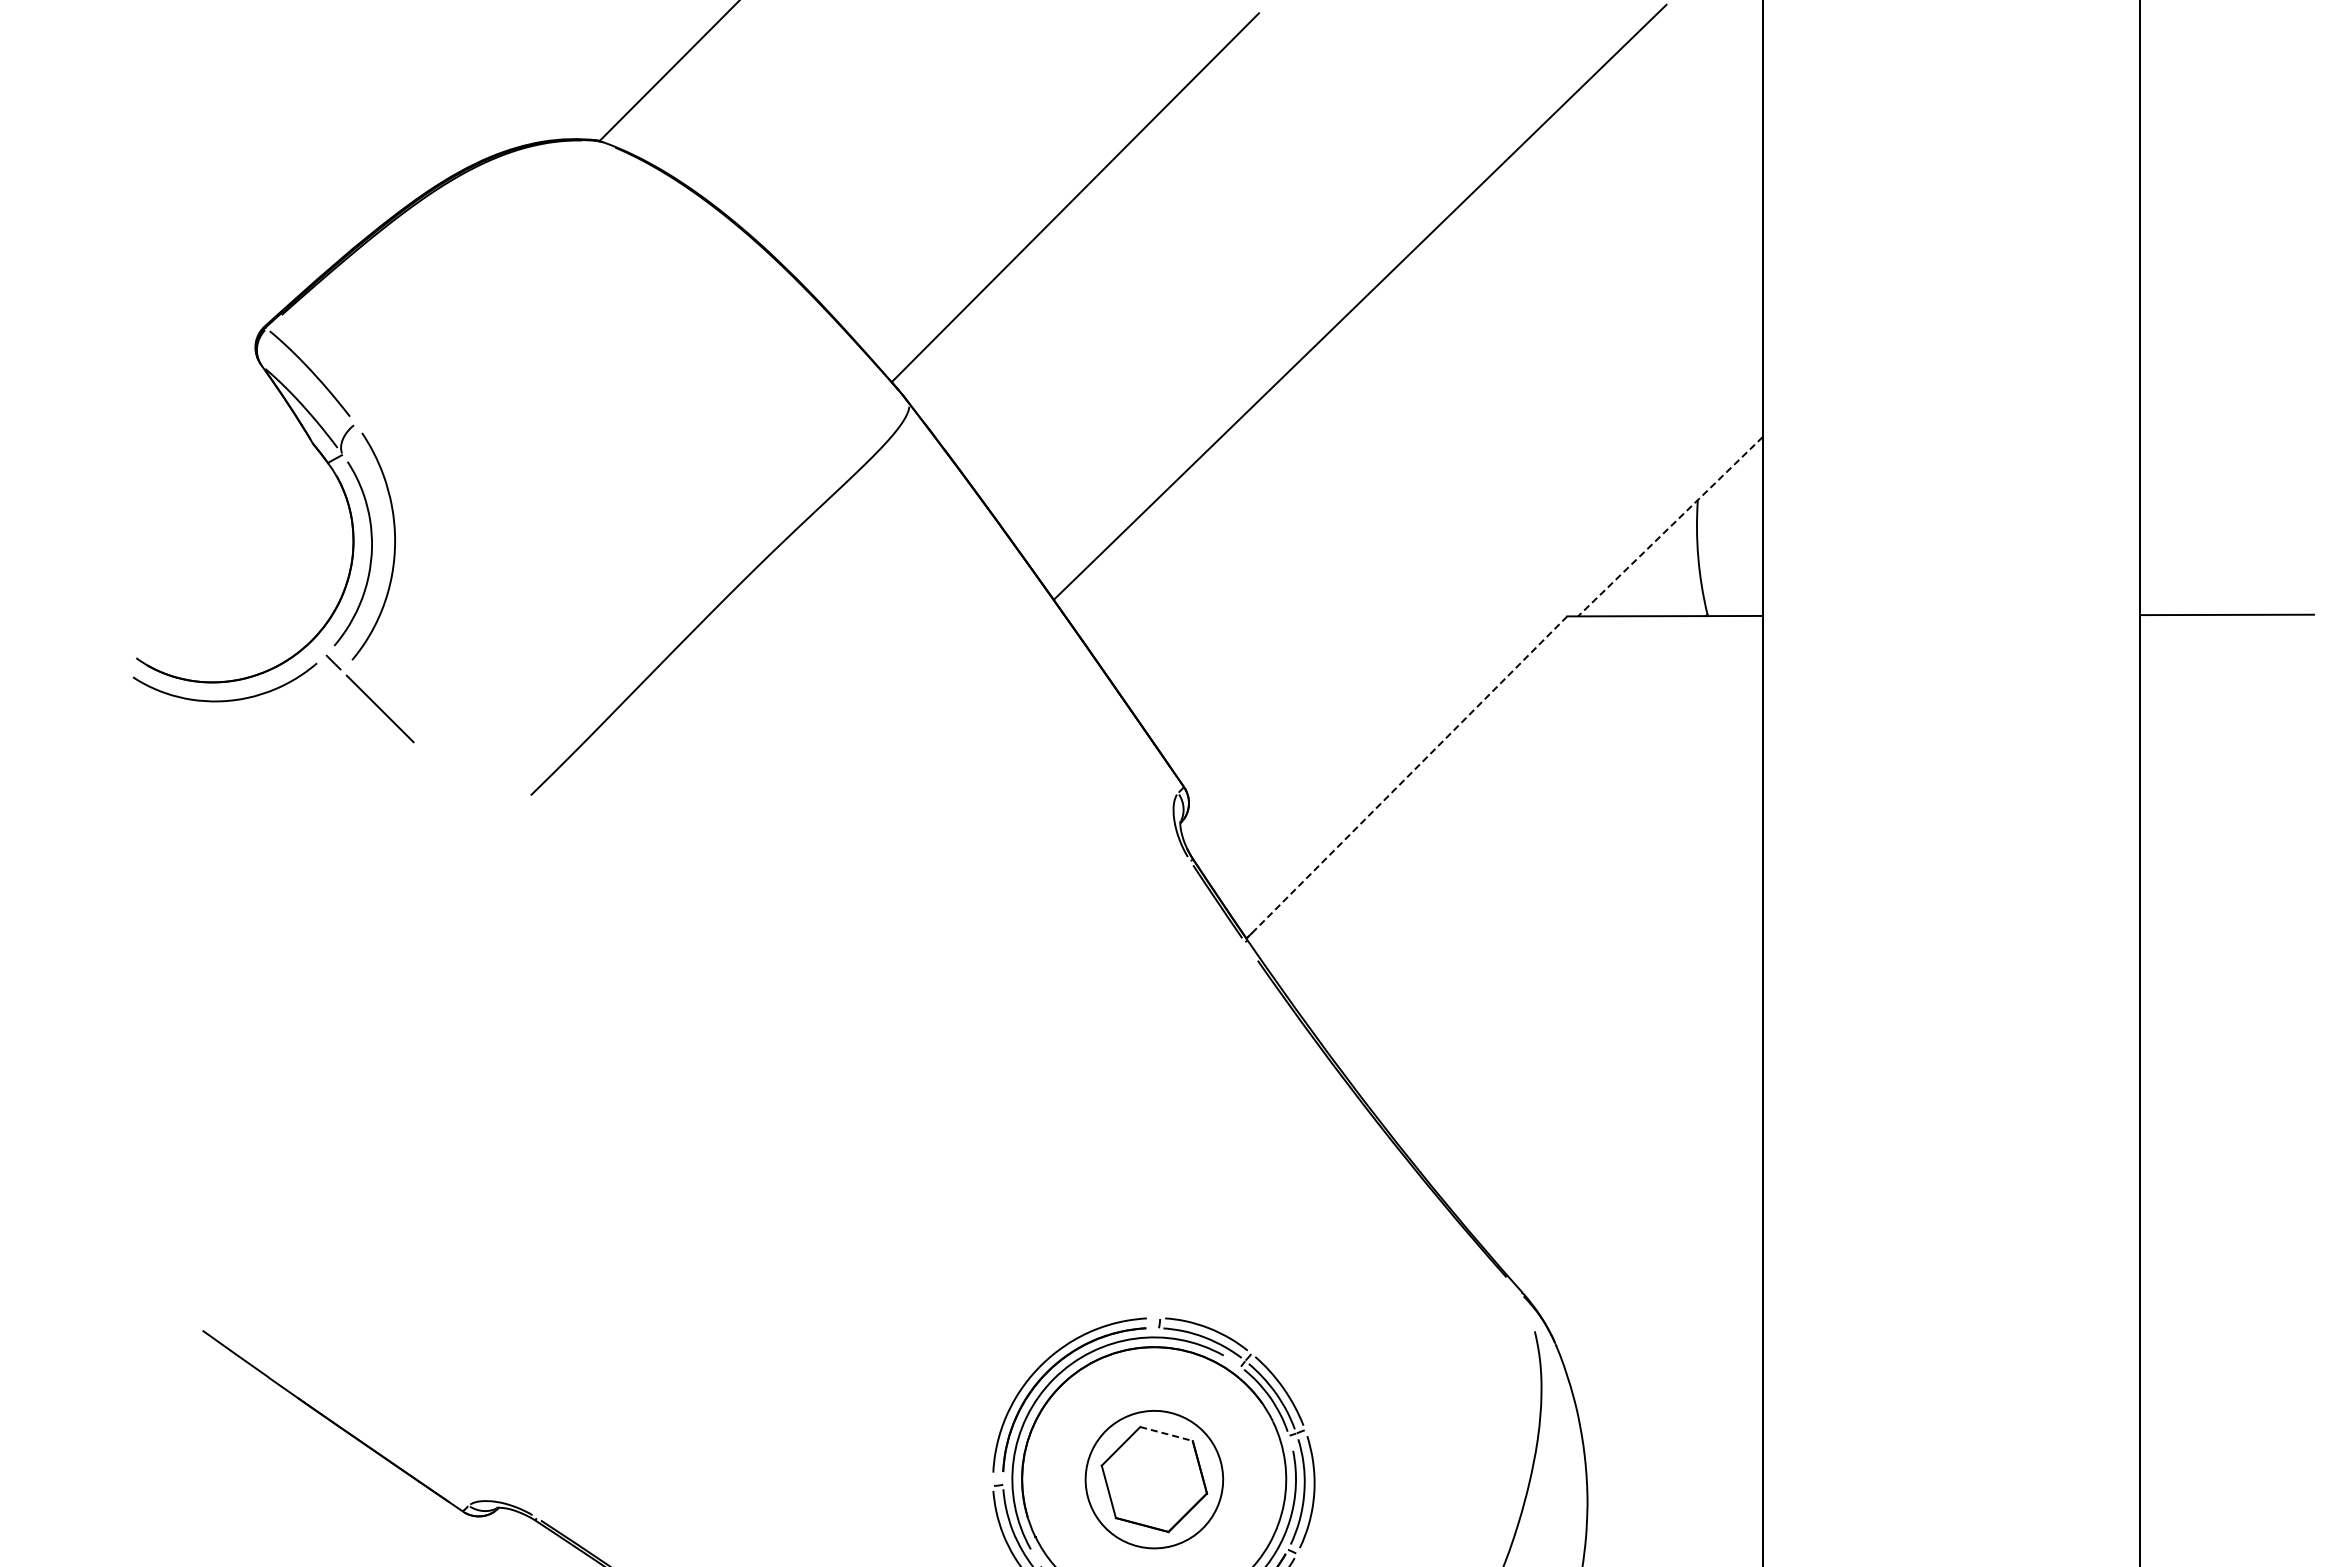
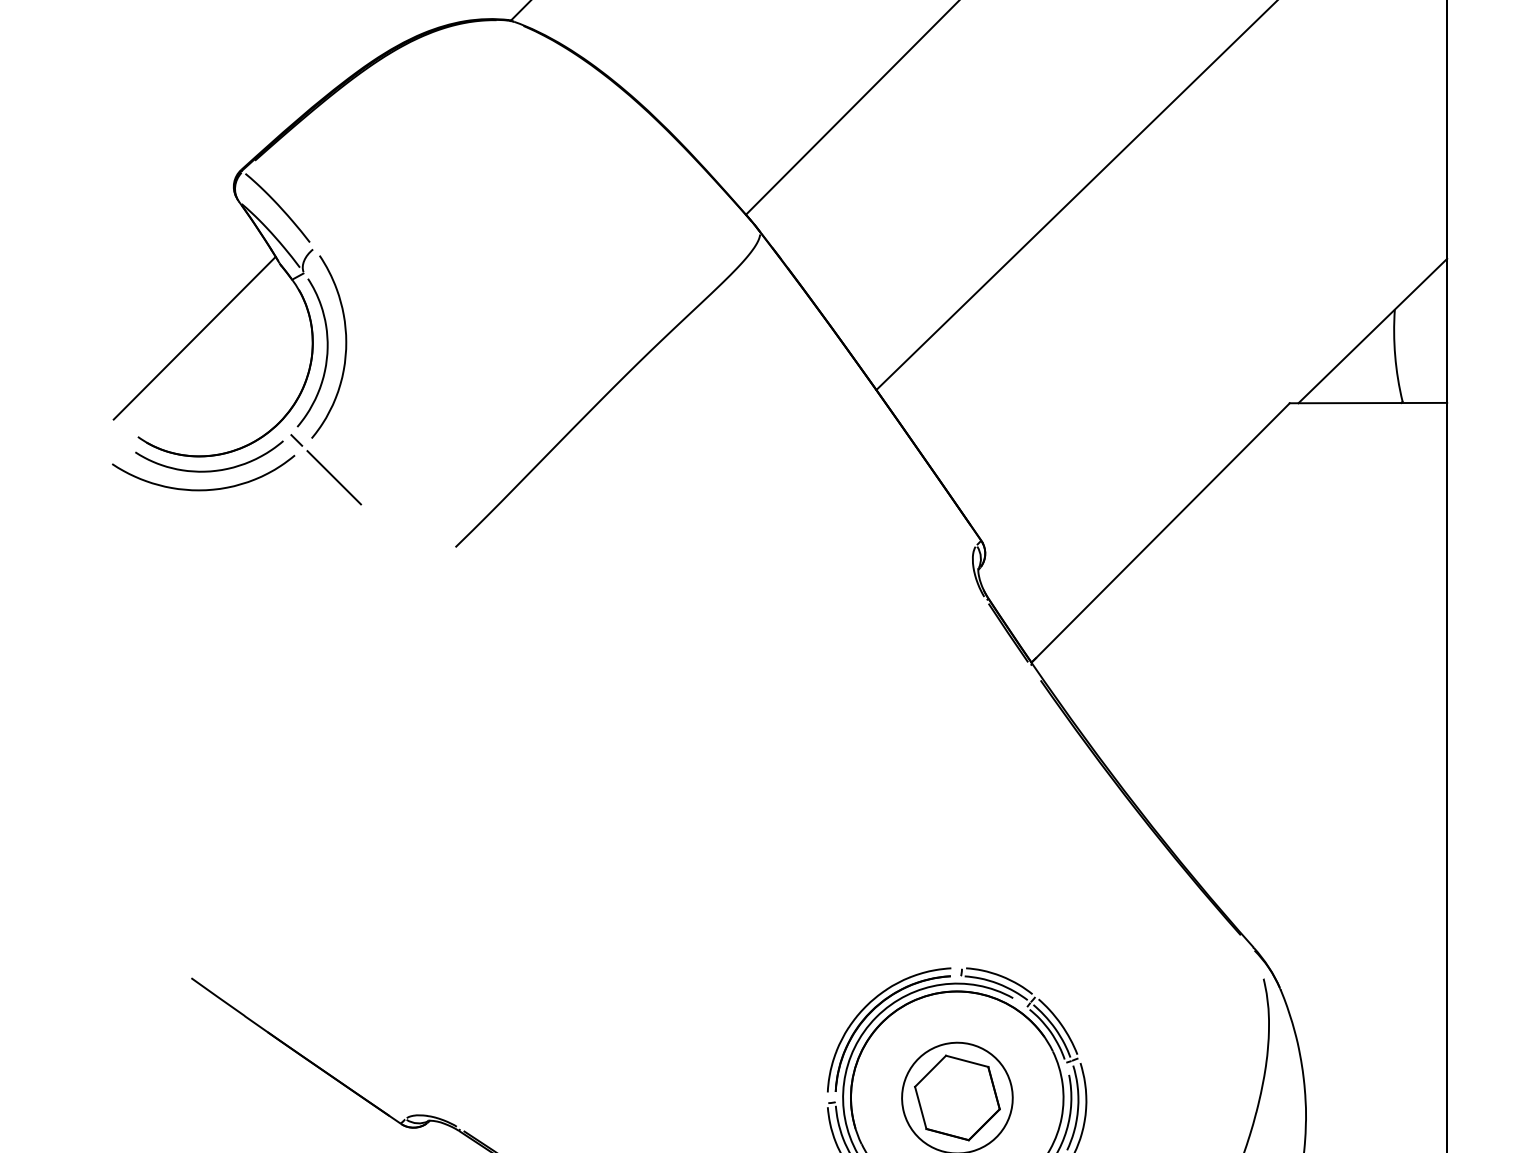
line: (1670, 526) -> (1372, 330), dashed -> solid
line: (206, 535) -> (194, 338), added
curve: (217, 723) -> (203, 489), added
line: (1406, 777) -> (1160, 532), dashed -> solid
line: (1167, 1434) -> (967, 1061), dashed -> solid

